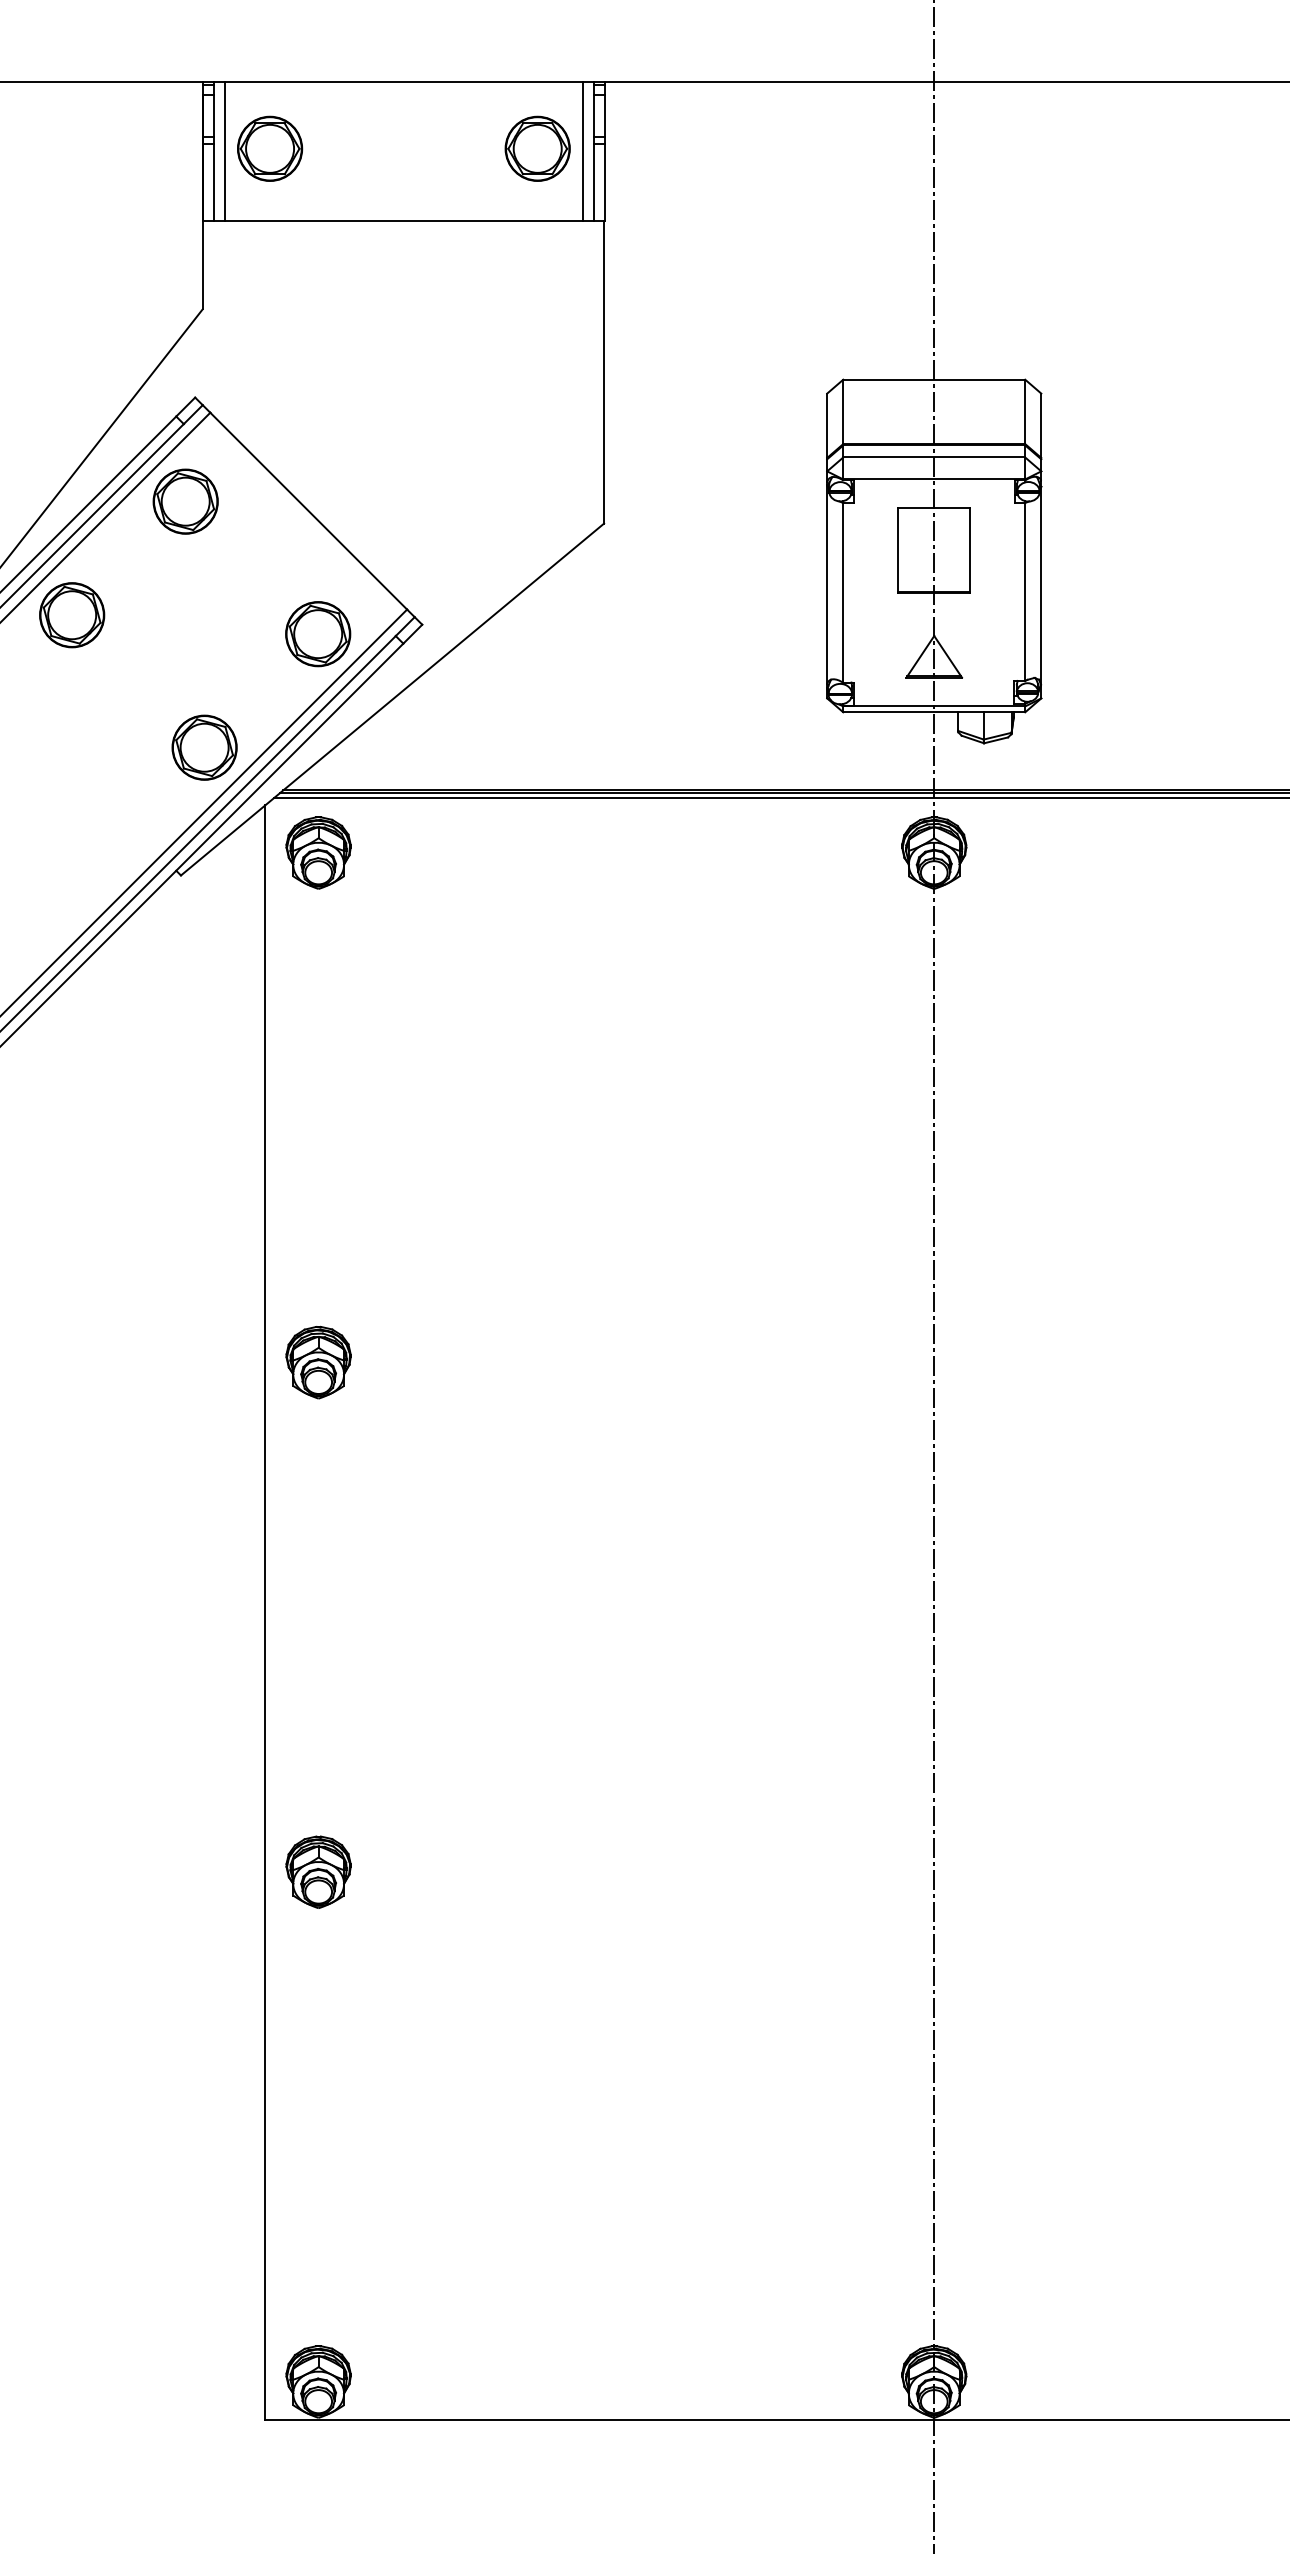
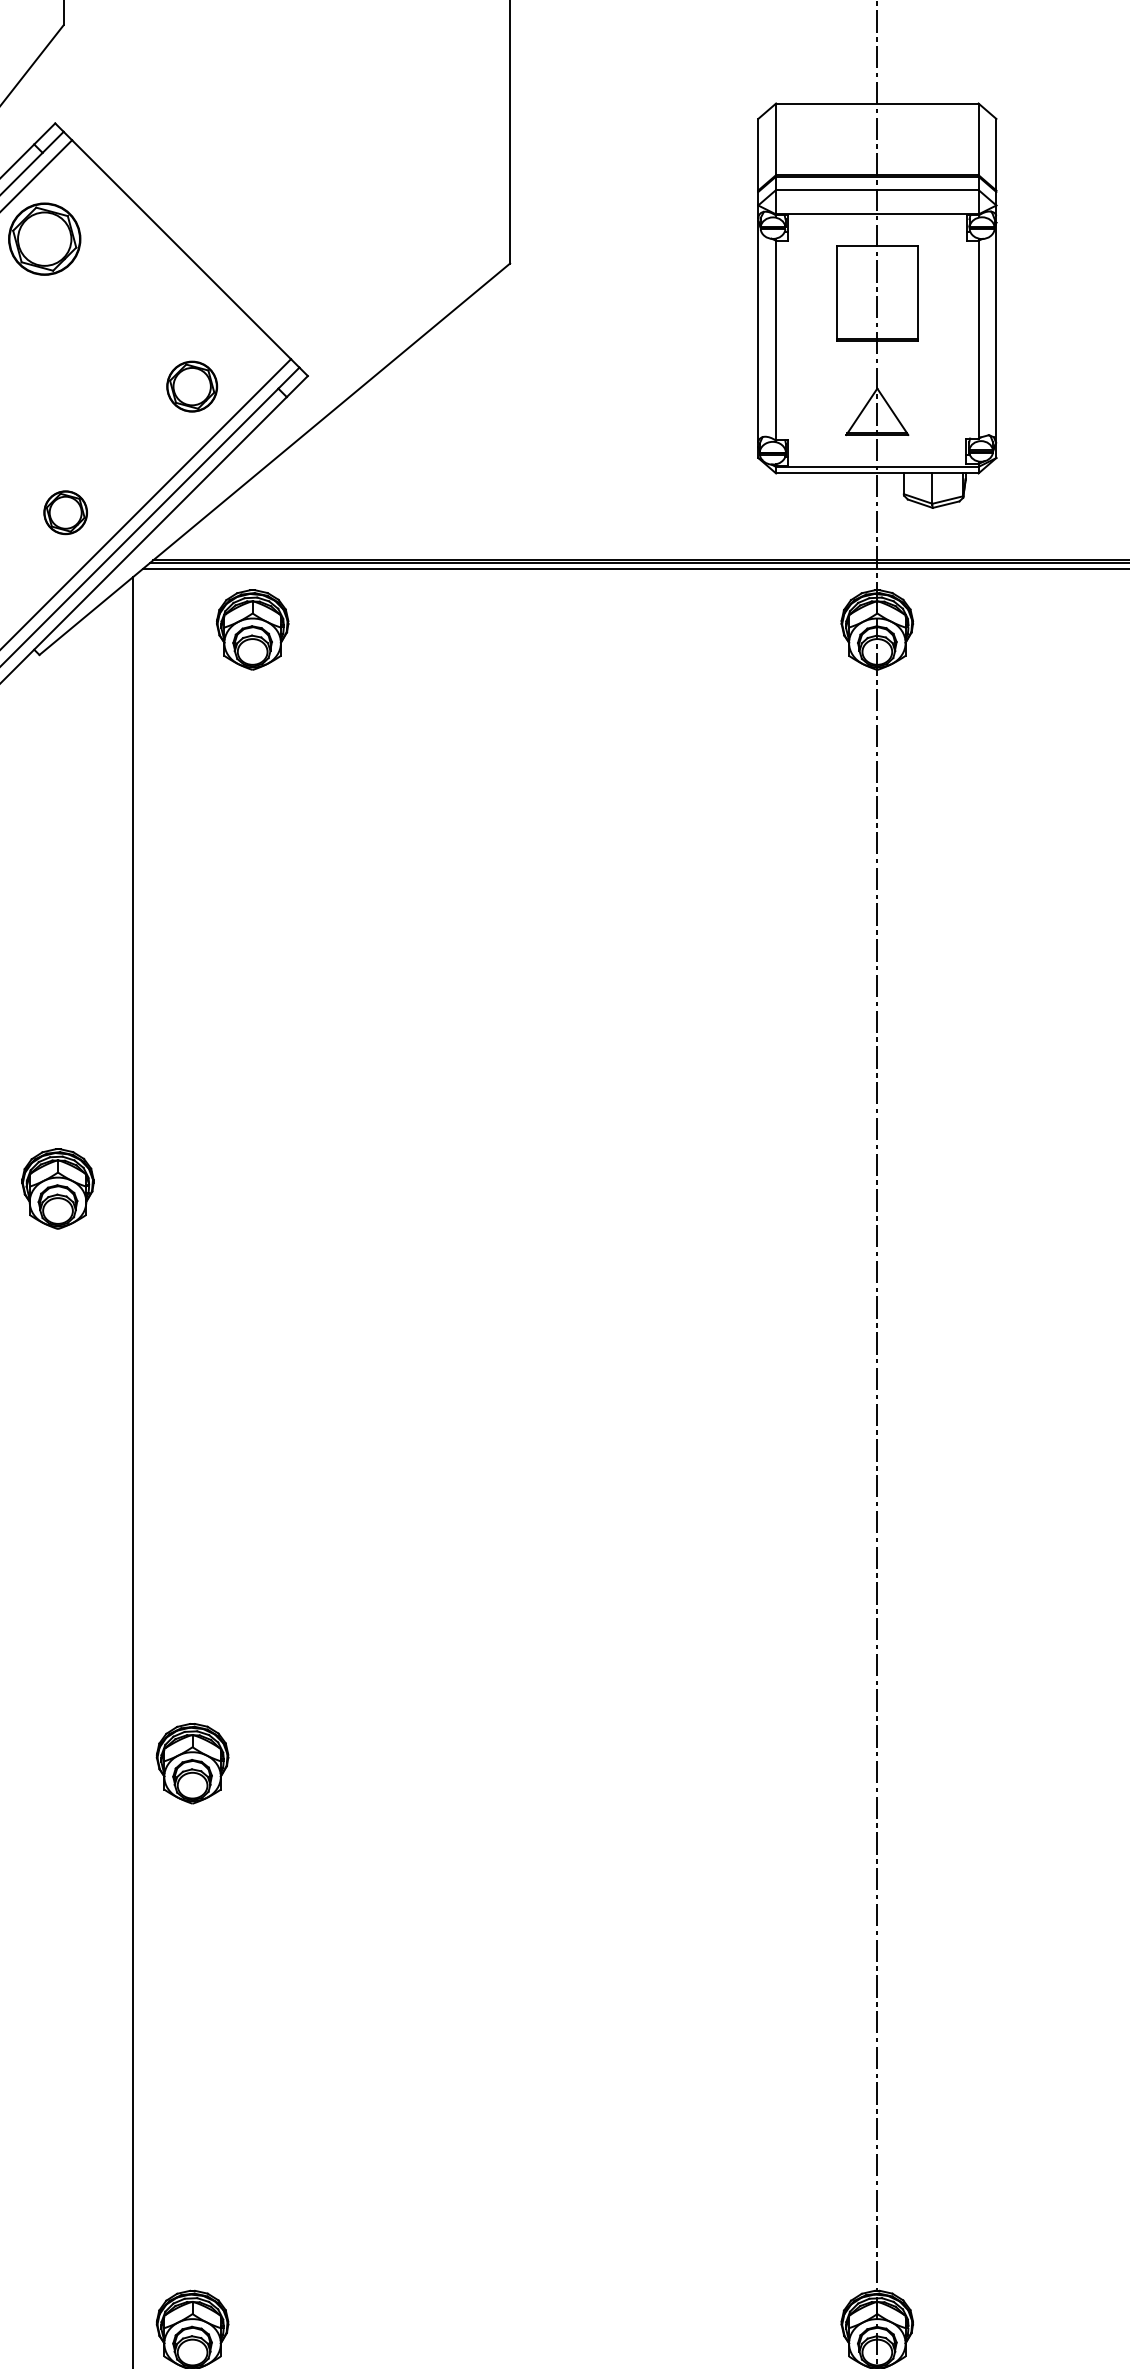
part: (318, 634) -> (192, 386), size x0.7
part: (204, 747) -> (65, 512), size x0.6
part: (318, 852) -> (252, 629), moved
part: (318, 1362) -> (57, 1188), moved

